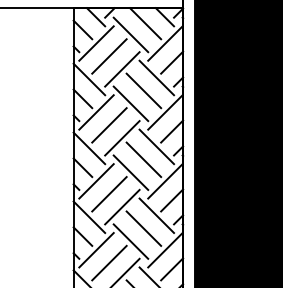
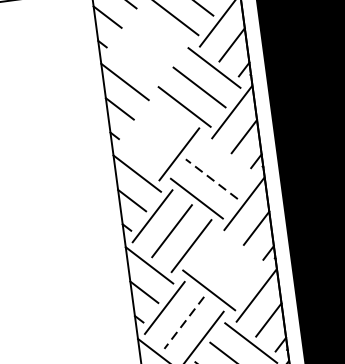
line: (96, 43) -> (128, 32), removed
line: (109, 56) -> (147, 47), removed
line: (122, 69) -> (167, 62), removed
line: (96, 112) -> (140, 124), removed
line: (109, 125) -> (159, 139), removed
line: (156, 146) -> (226, 159), removed
line: (143, 159) -> (211, 178), solid -> dashed
line: (156, 215) -> (238, 251), removed
line: (143, 228) -> (223, 270), removed
line: (109, 263) -> (184, 323), solid -> dashed

